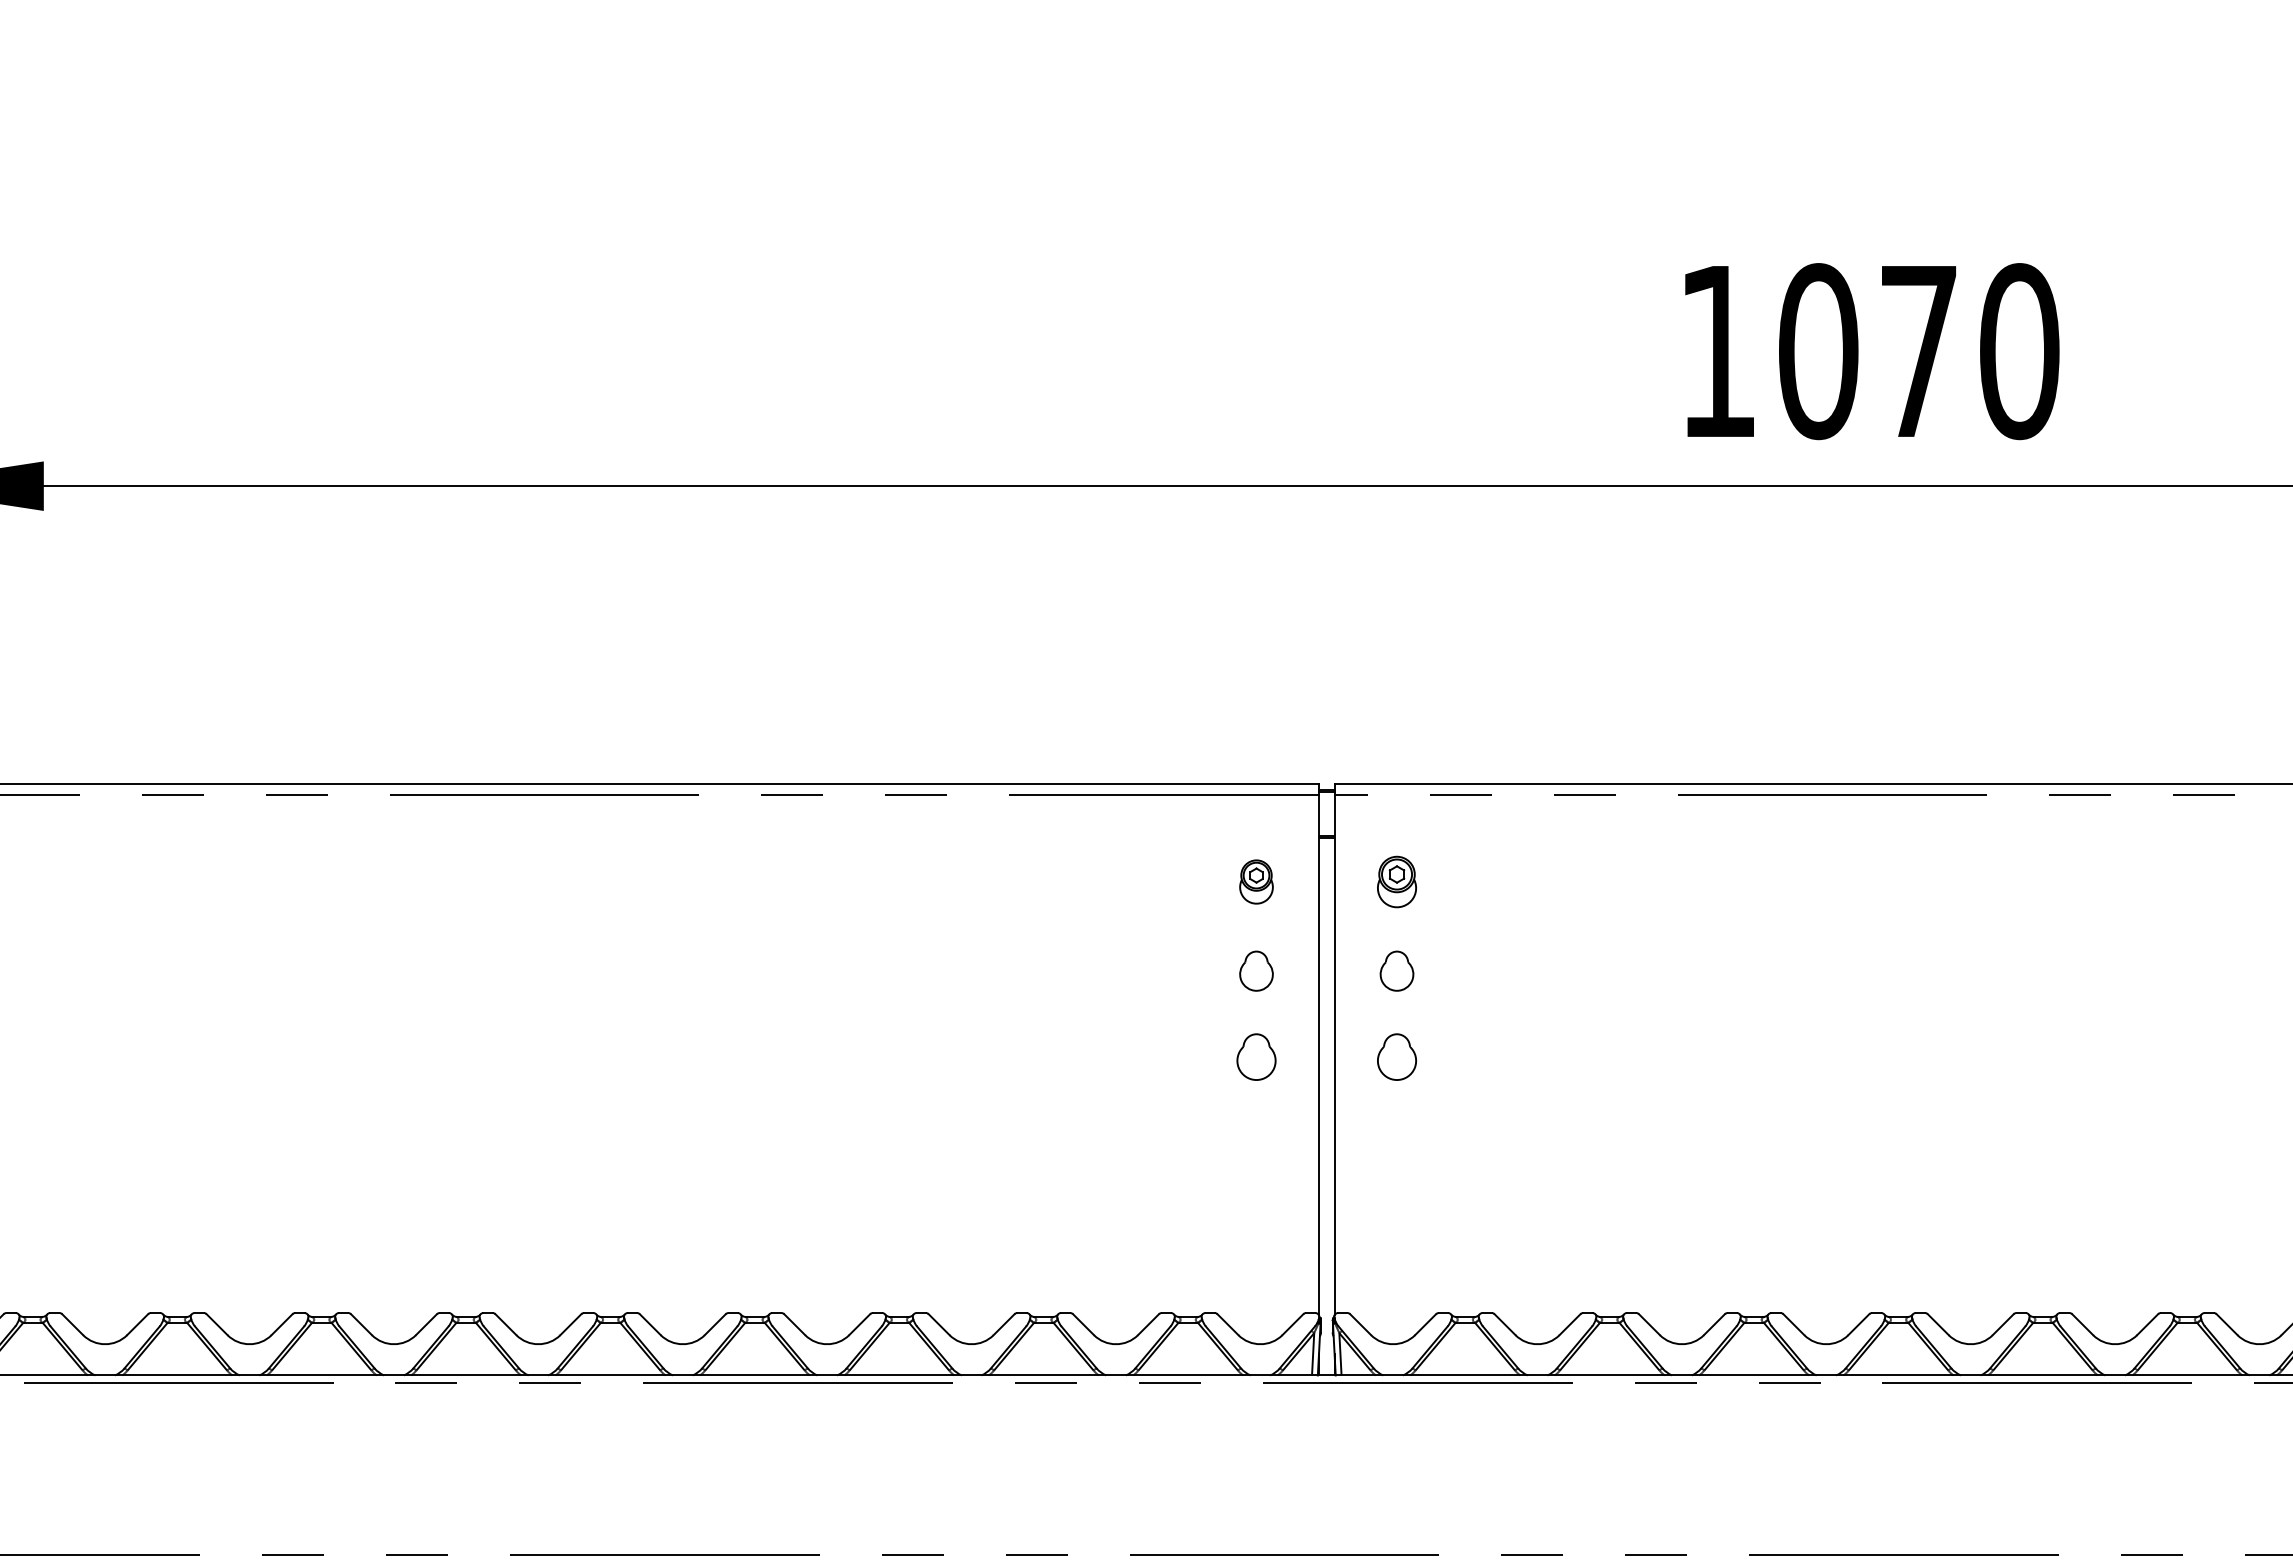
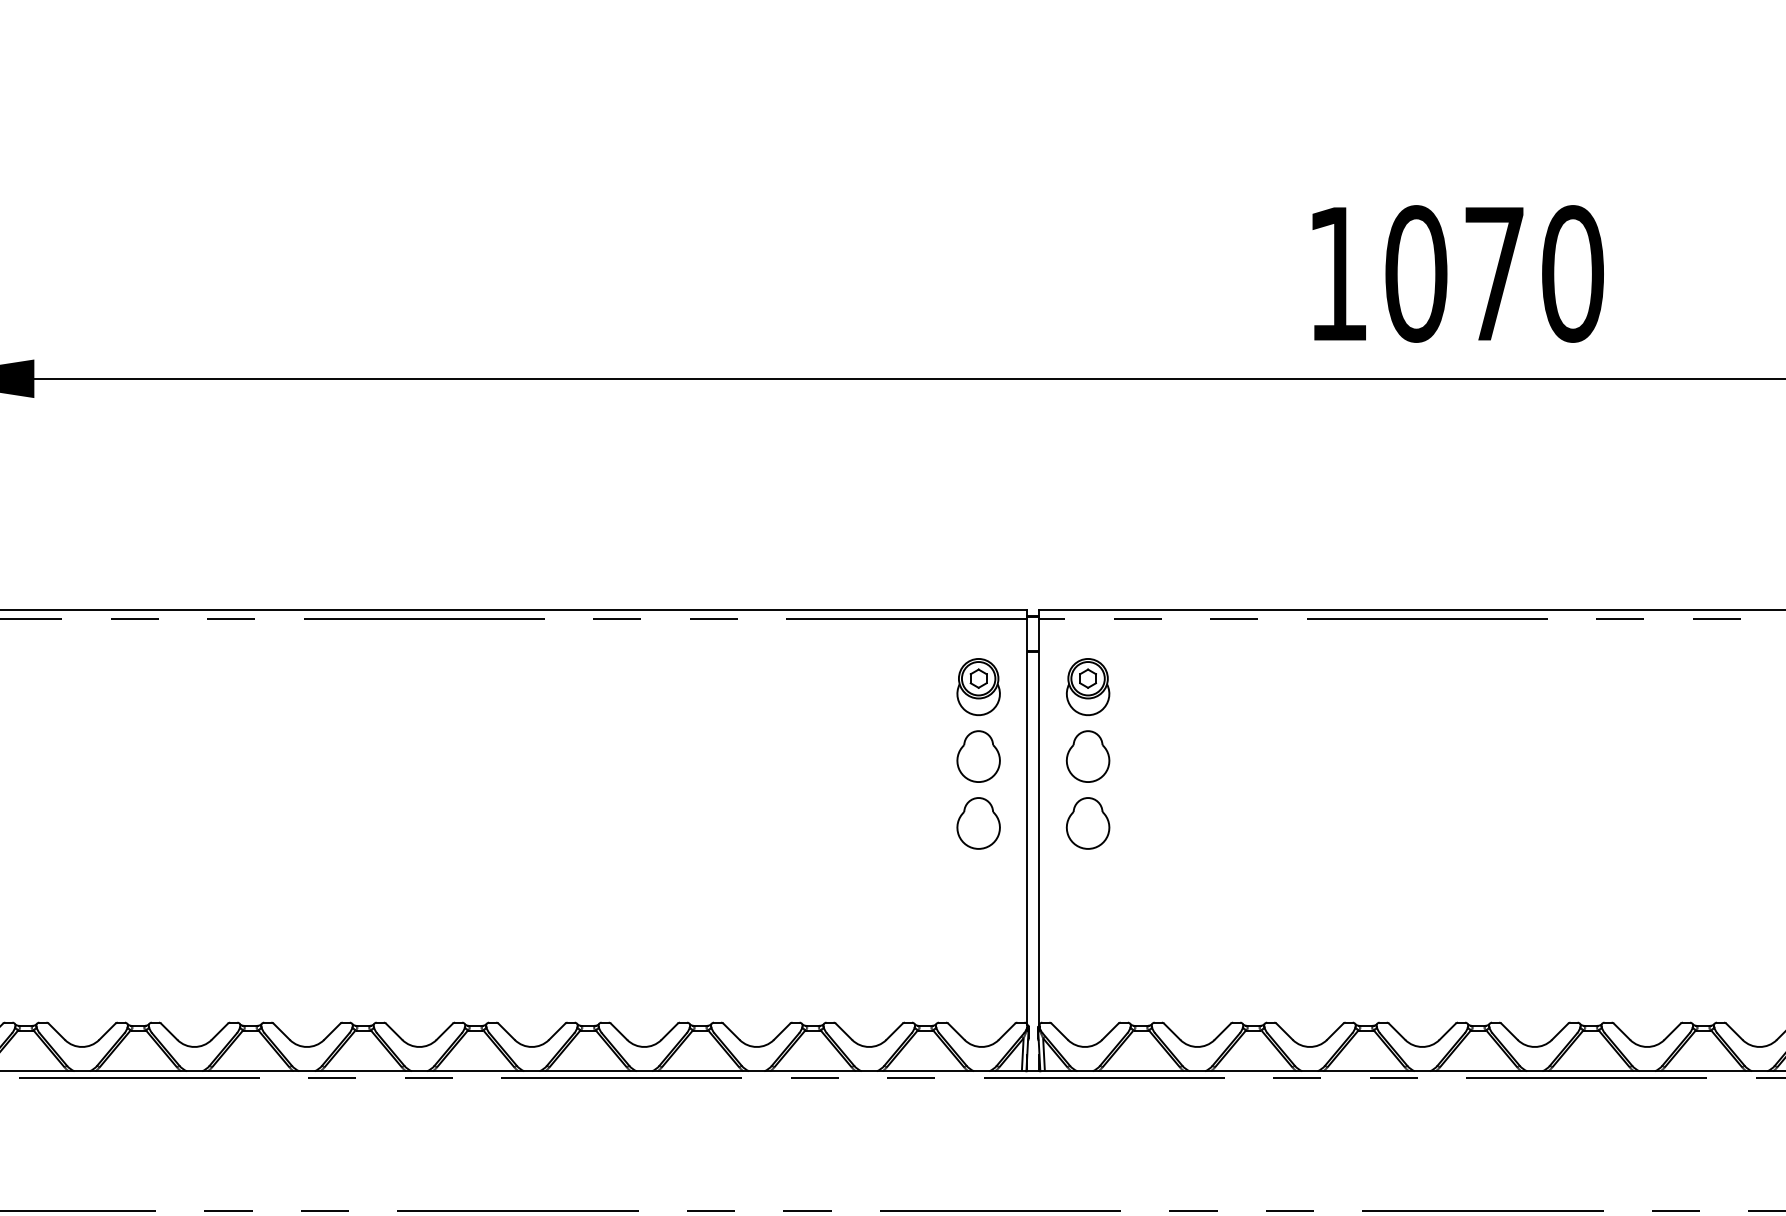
part: (1256, 881) -> (978, 686), size x1.67
part: (1396, 881) -> (1087, 686), size x1.43
part: (1256, 970) -> (978, 755), size x1.67
part: (1396, 970) -> (1087, 755), size x1.67
part: (1256, 1056) -> (978, 822), size x1.43
part: (1396, 1056) -> (1087, 822), size x1.43

